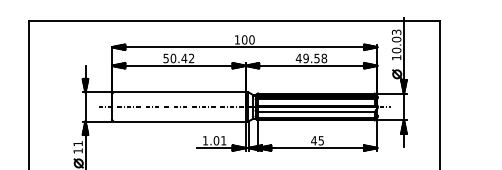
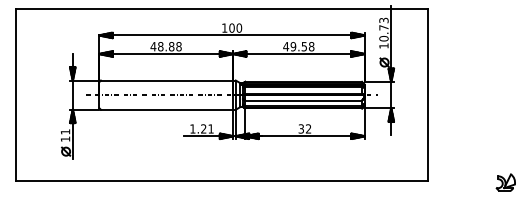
text: (396, 39) -> (383, 27), 10.03 -> 10.73
text: (178, 58) -> (165, 46), 50.42 -> 48.88
text: (216, 140) -> (203, 128), 1.01 -> 1.21
text: (317, 140) -> (304, 128), 45 -> 32

